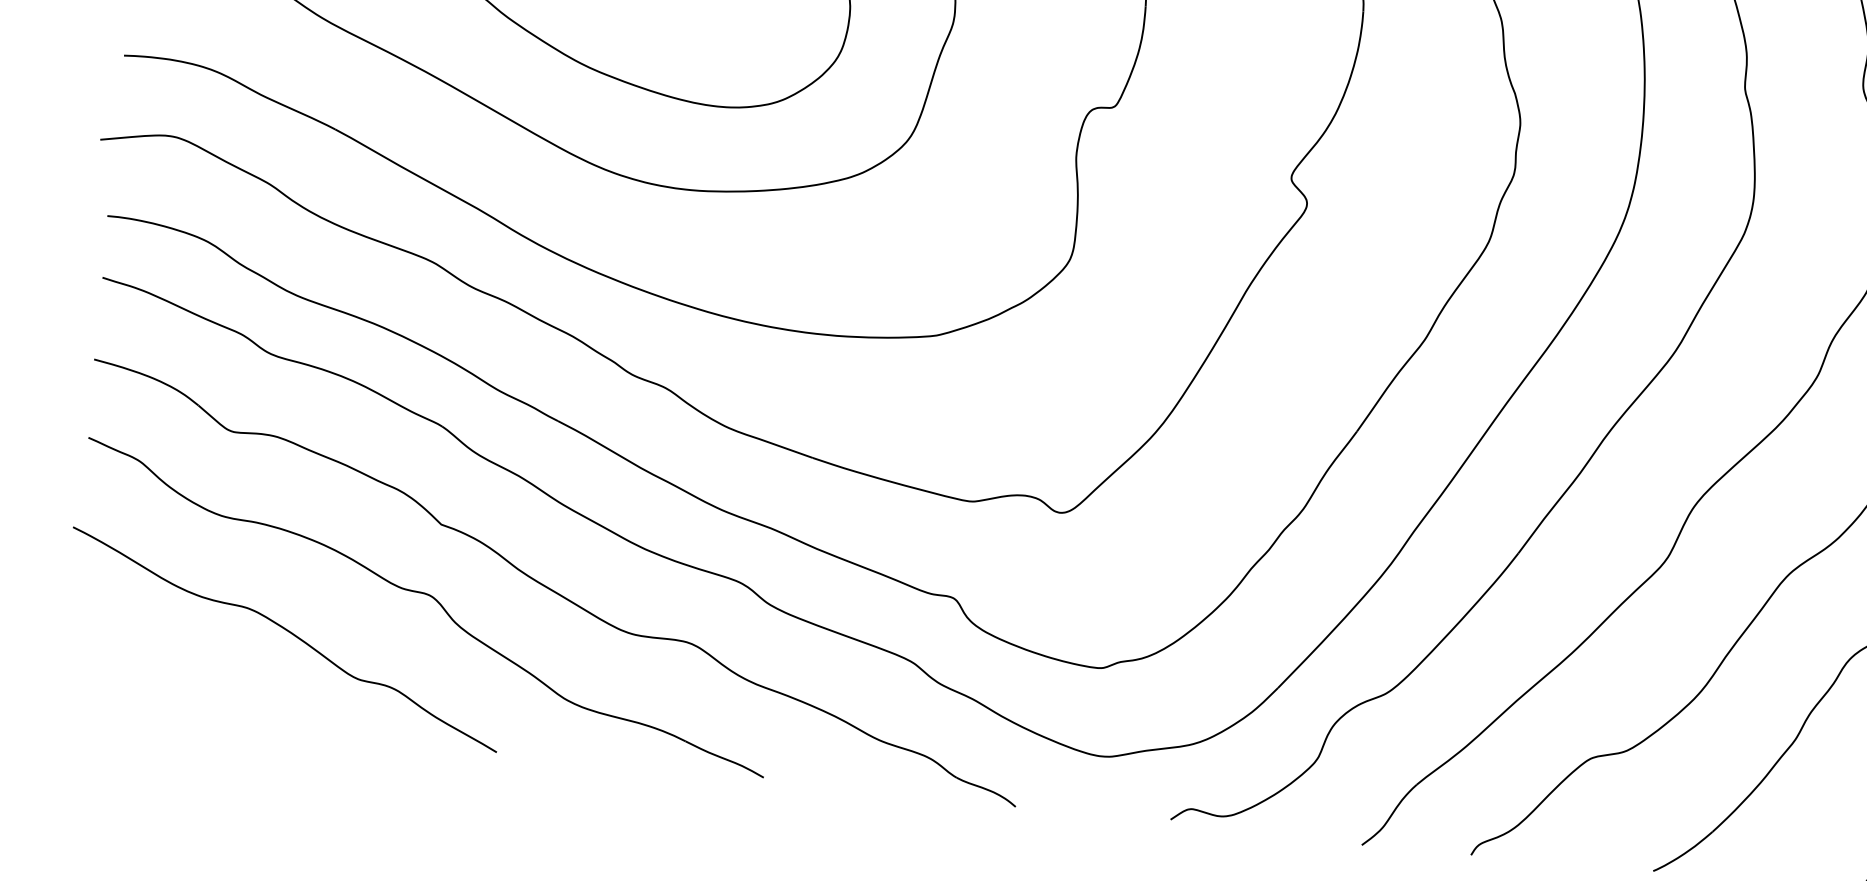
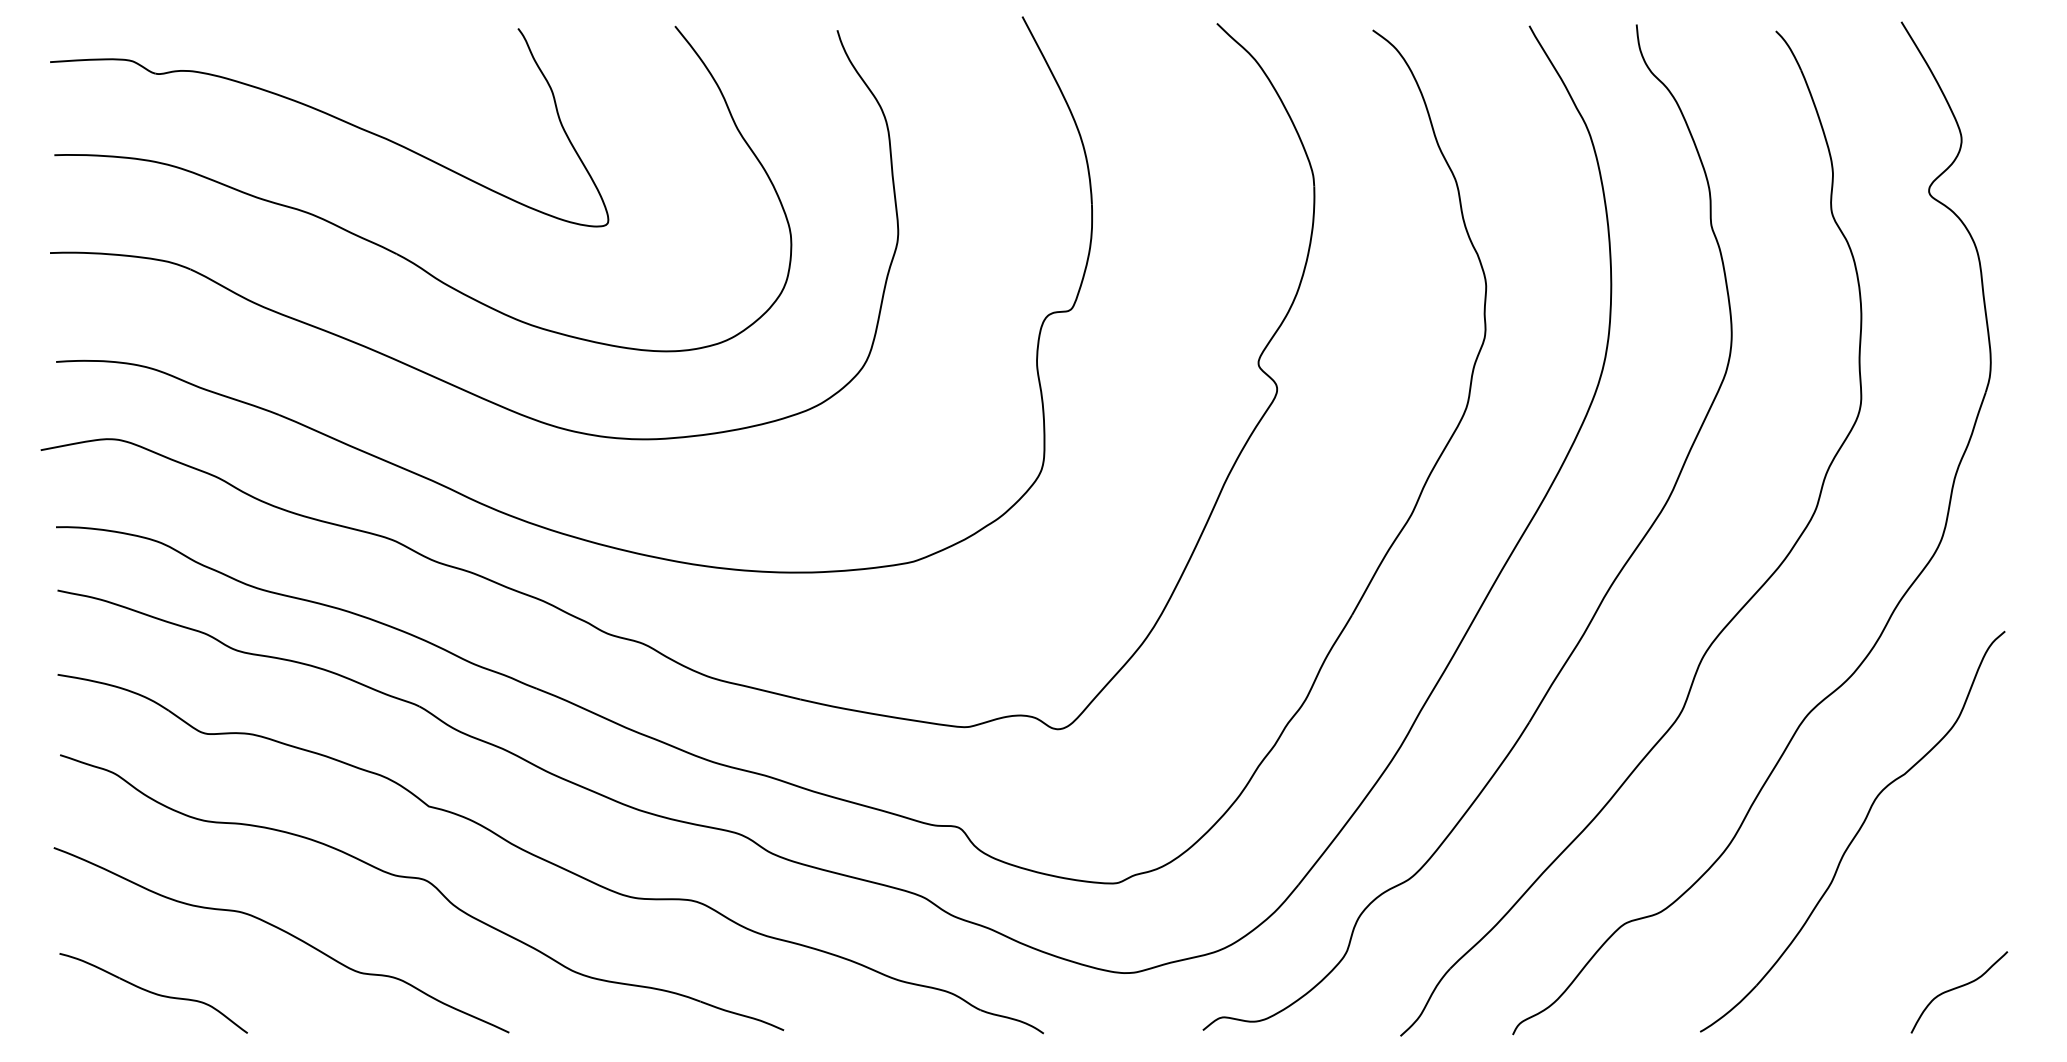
part: (155, 678) -> (153, 993), added

